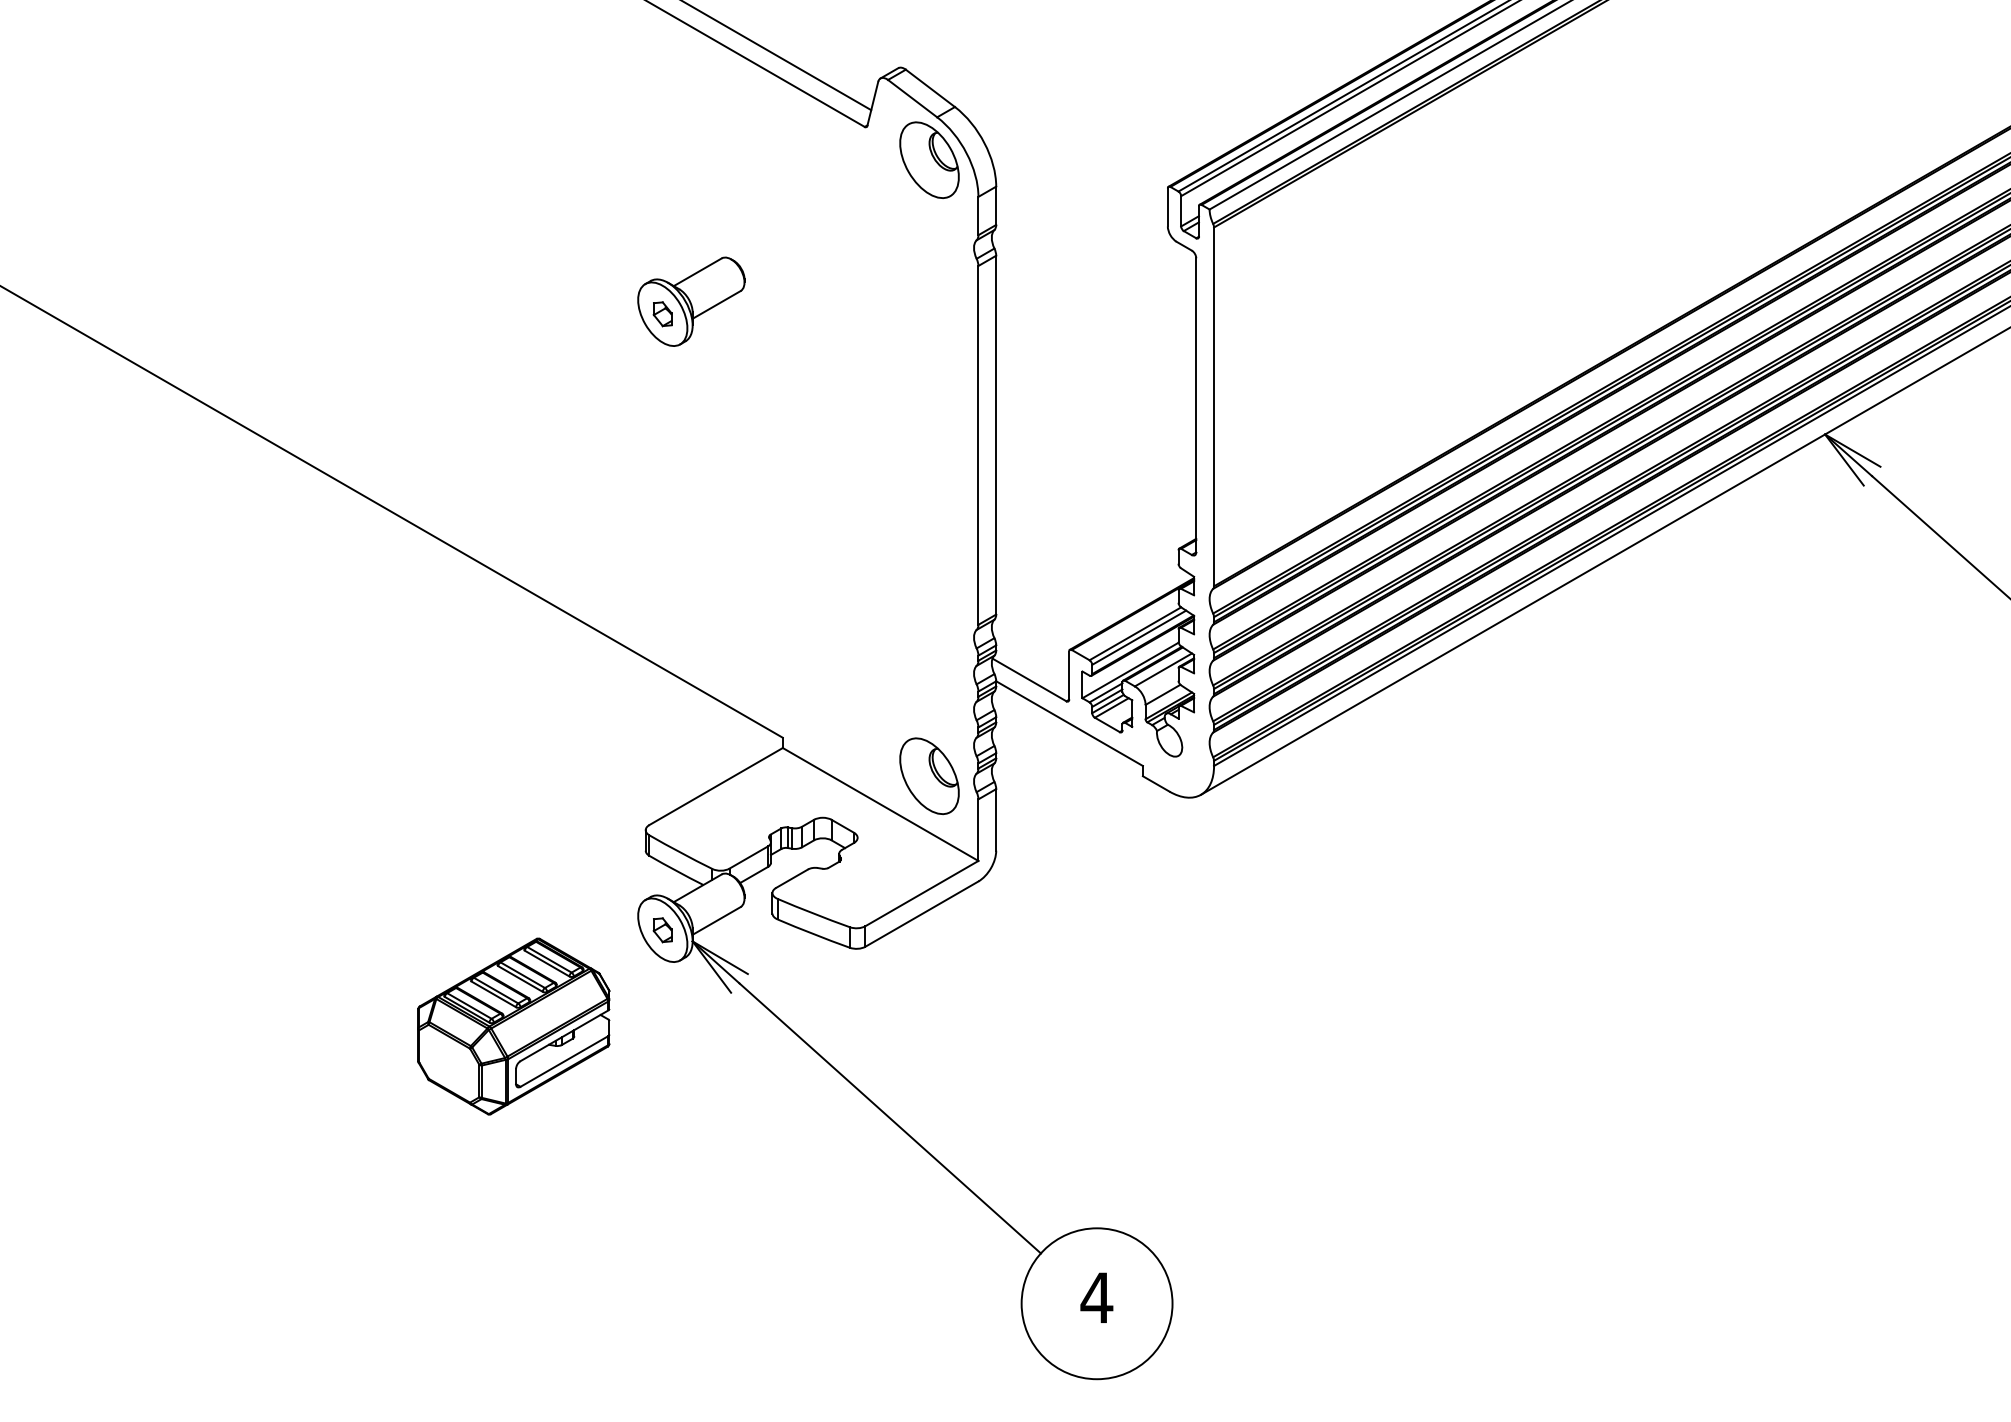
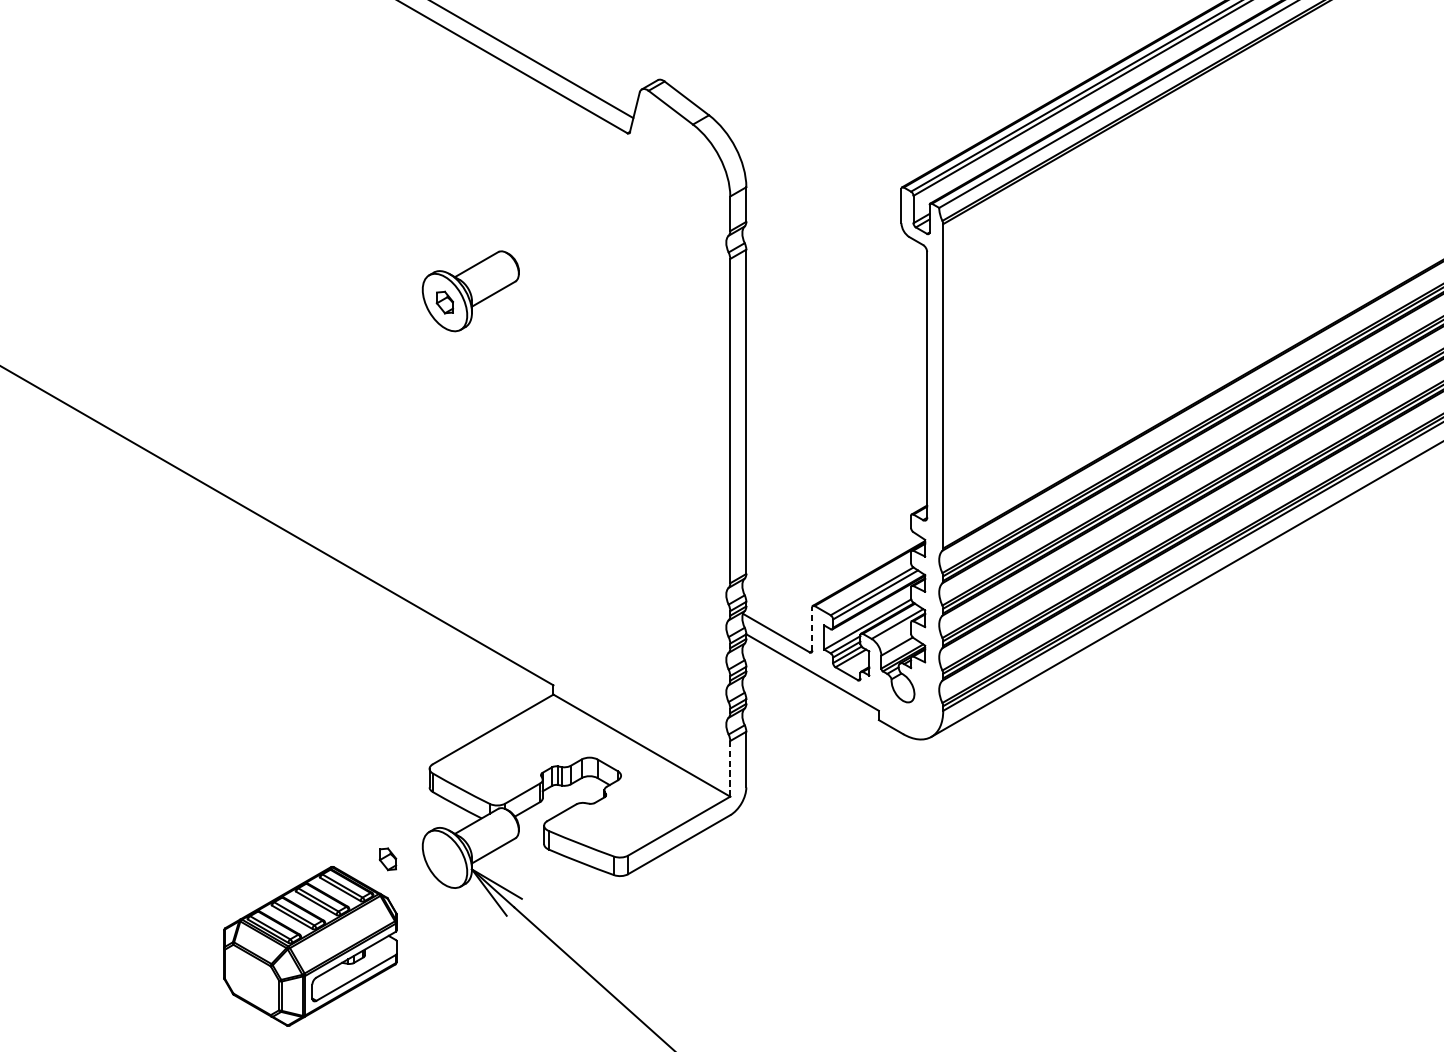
part: (929, 159) -> (686, 162), removed
line: (1069, 675) -> (812, 629), solid -> dashed
part: (929, 776) -> (686, 720), removed
line: (978, 830) -> (730, 769), solid -> dashed
part: (662, 930) -> (387, 859), moved

